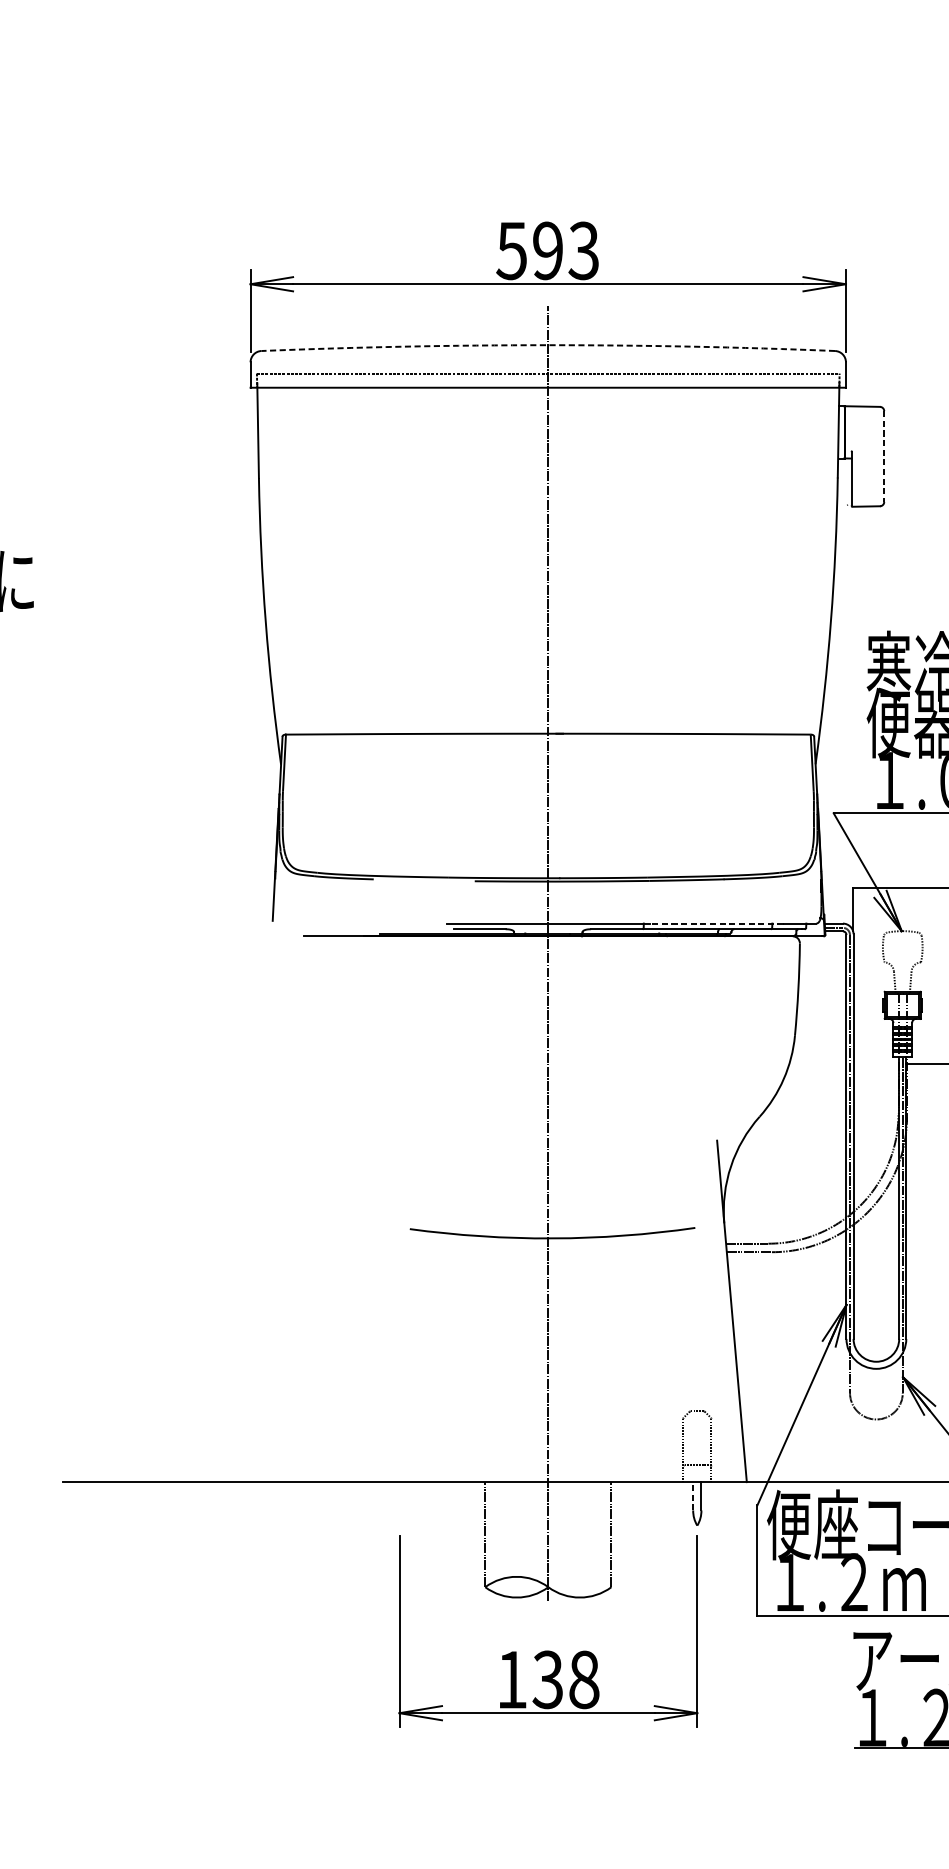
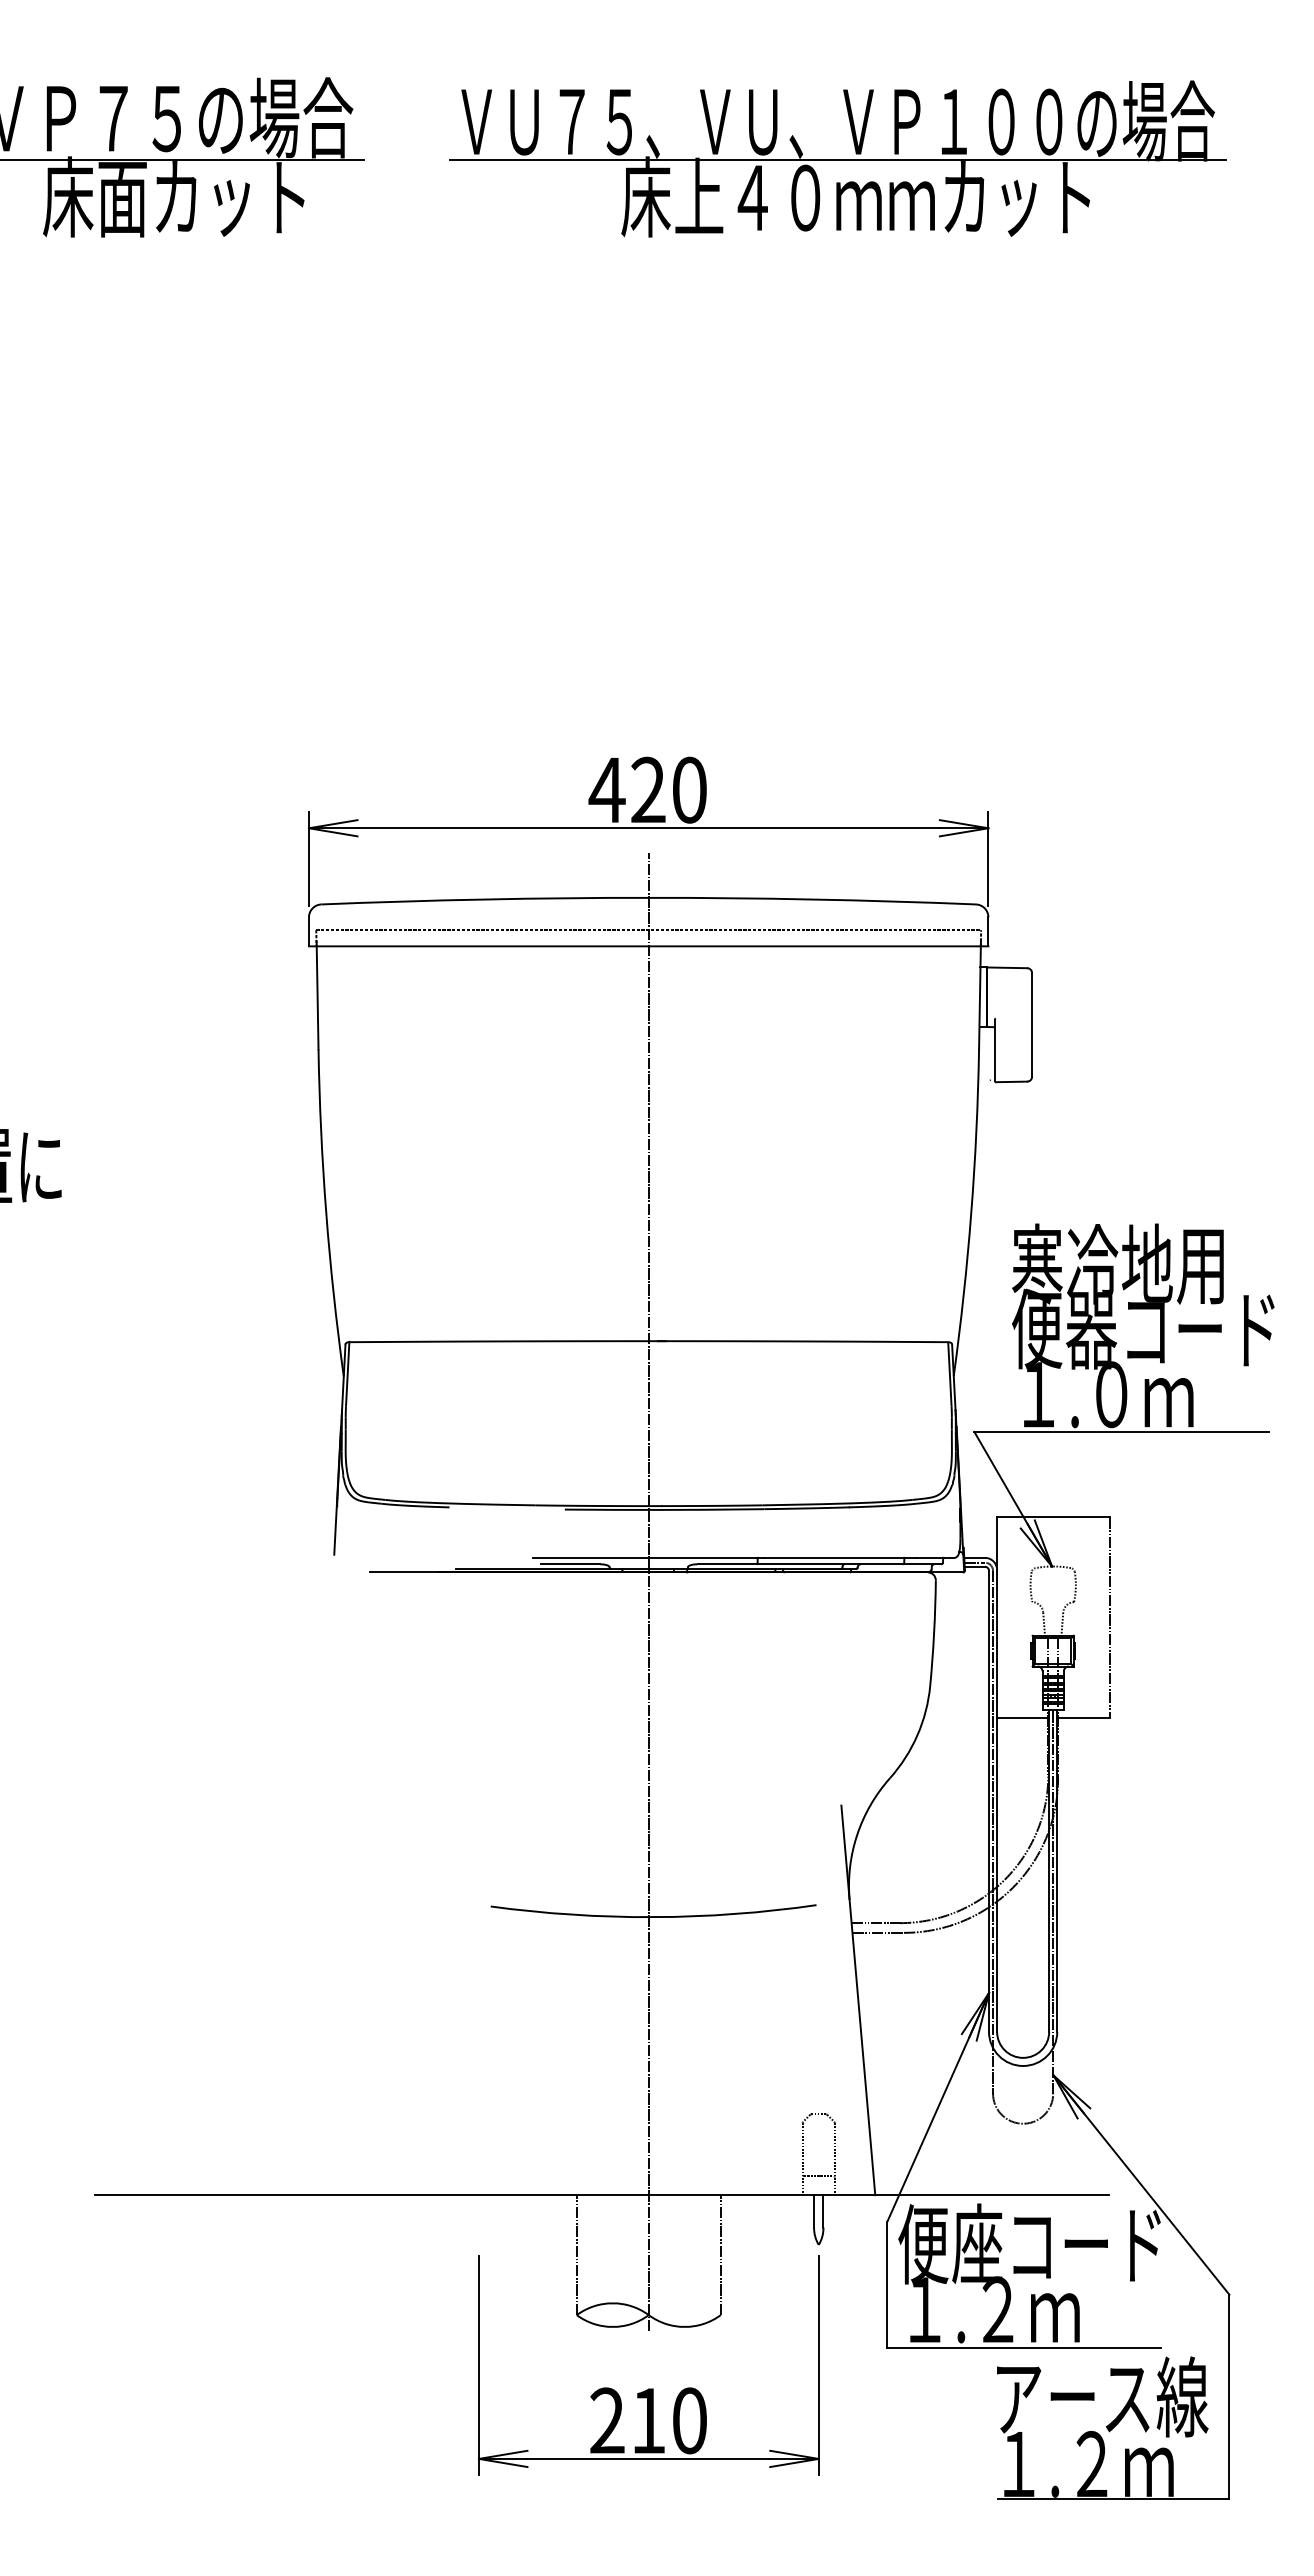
text: (547, 250) -> (647, 789), 593 -> 420
arc: (548, 344) -> (648, 897), dashed -> solid
line: (884, 456) -> (1032, 1024), dashed -> solid
line: (716, 923) -> (840, 1557), dashed -> solid
line: (875, 1064) -> (1022, 1718), added
line: (693, 1495) -> (814, 2210), dashed -> solid
text: (548, 1679) -> (648, 2420), 138 -> 210

